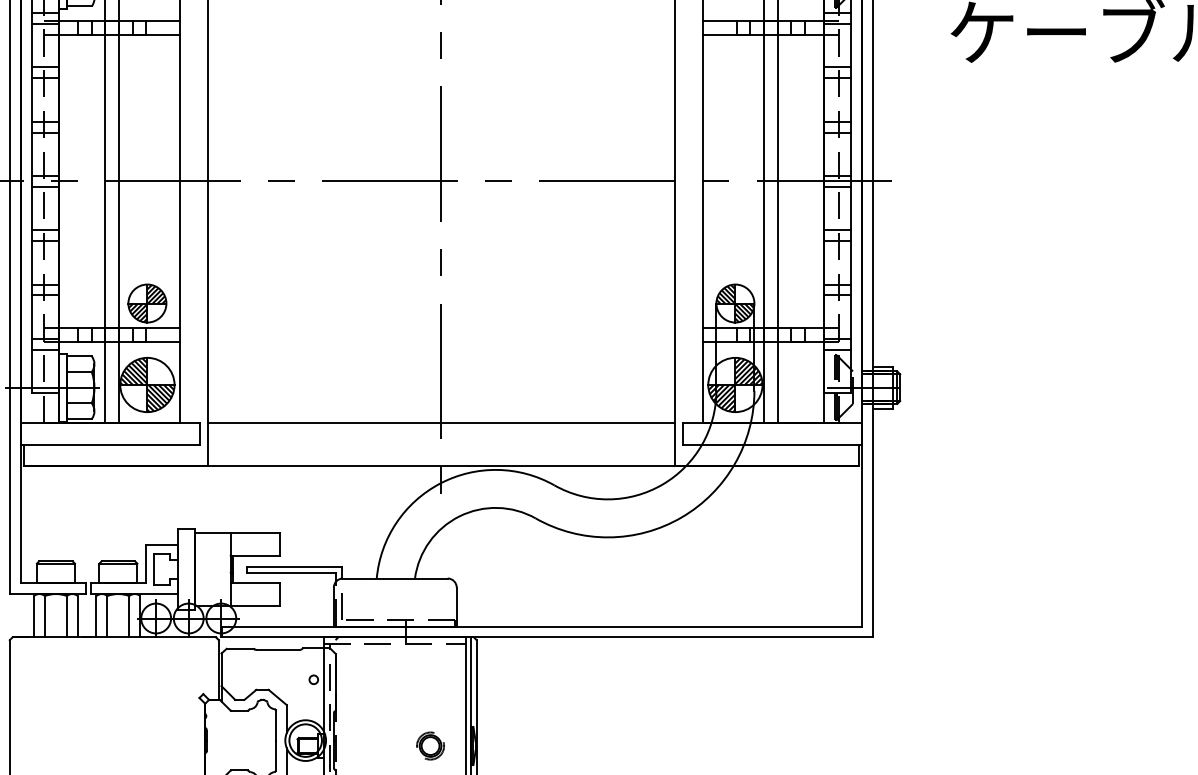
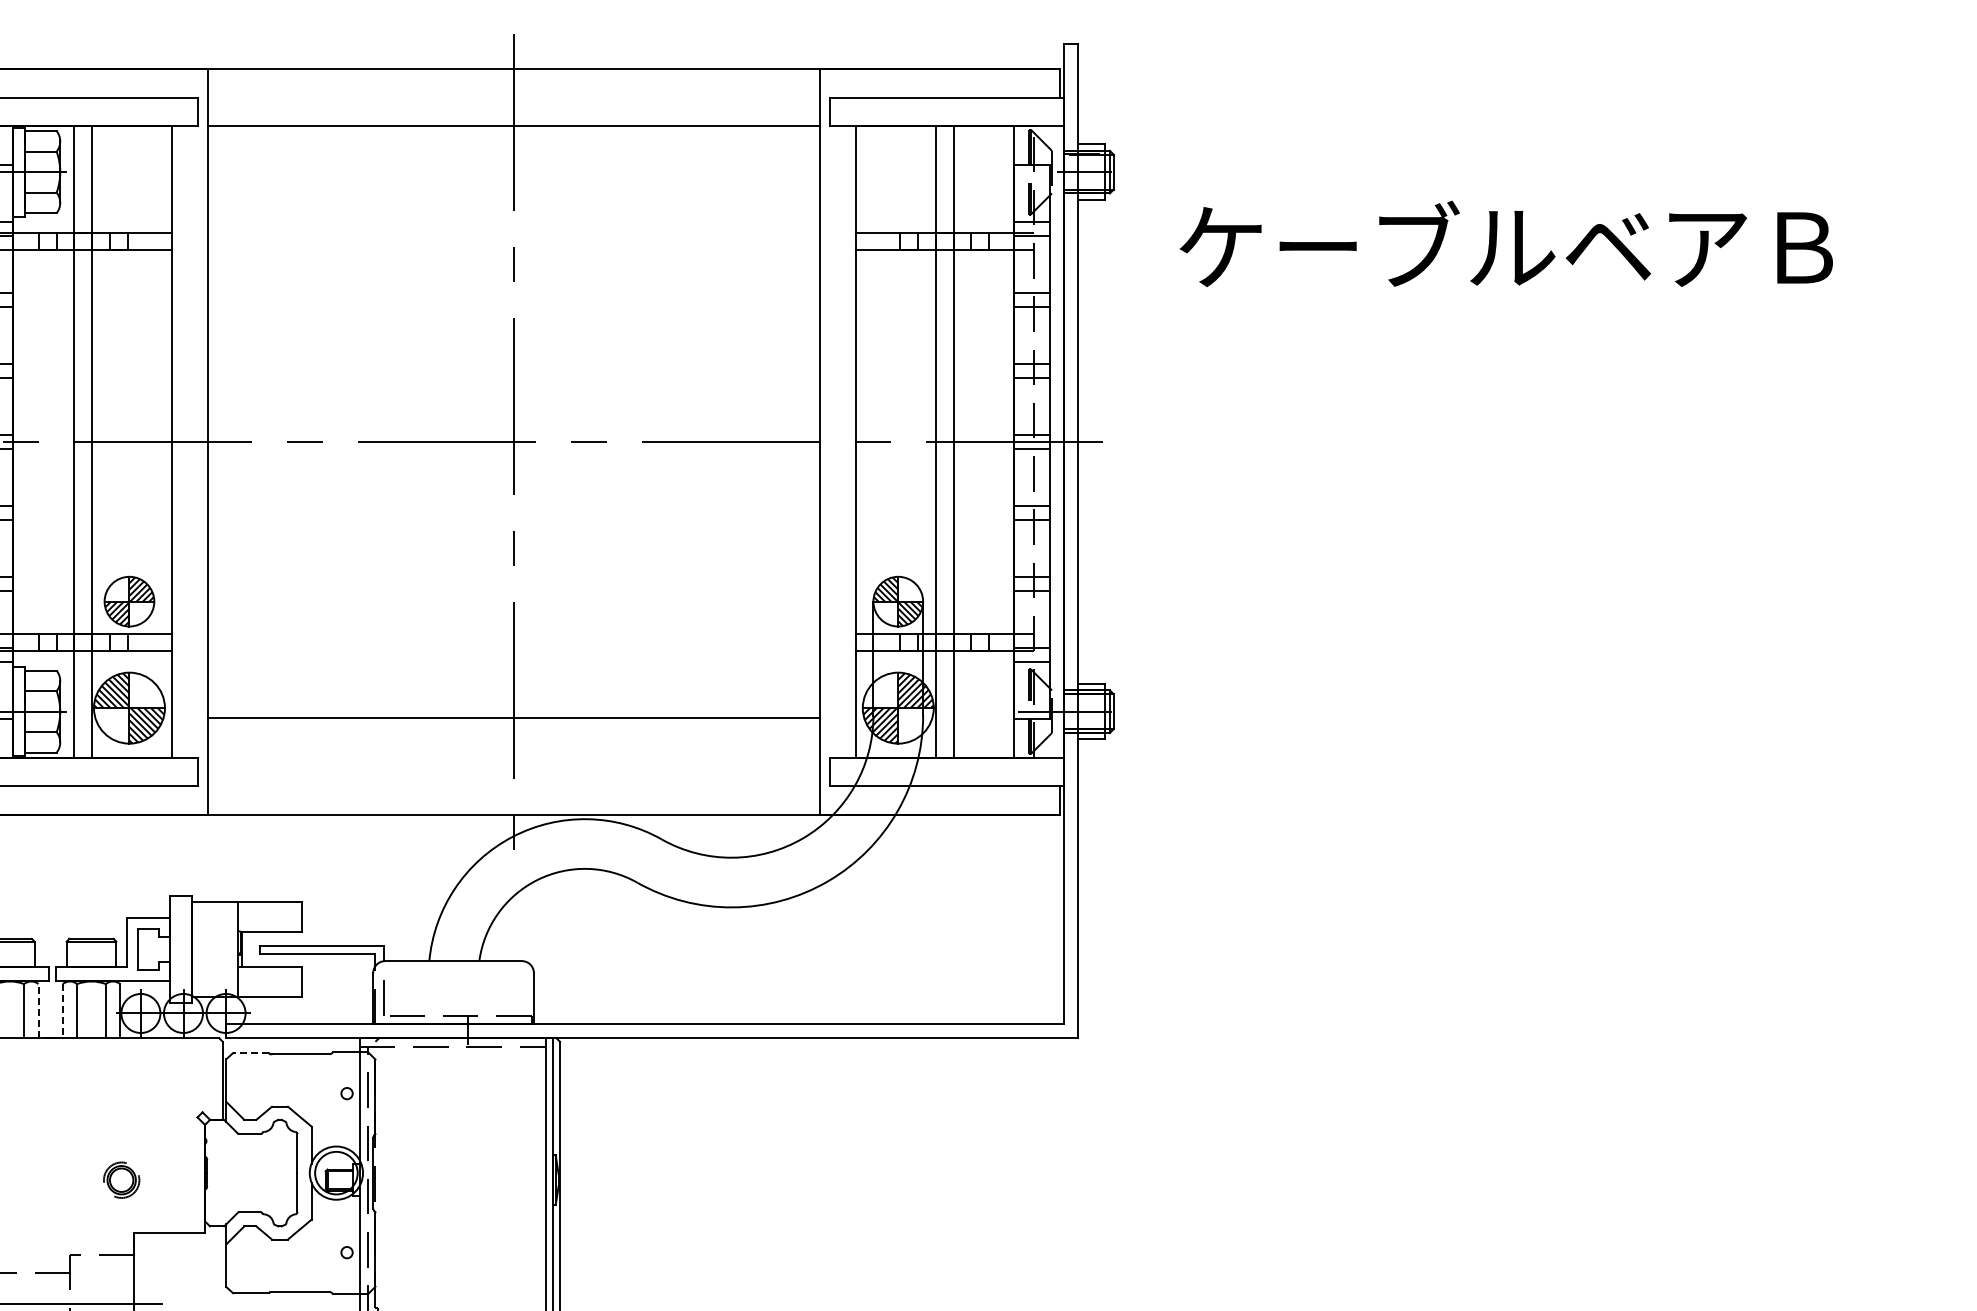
line: (441, 422) -> (513, 717), moved
line: (77, 616) -> (38, 1010), solid -> dashed
line: (96, 617) -> (62, 1011), solid -> dashed
line: (240, 649) -> (251, 1053), solid -> dashed
part: (430, 745) -> (121, 1179), moved

